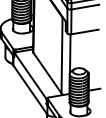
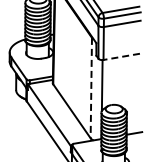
line: (84, 31) -> (121, 56), solid -> dashed
line: (62, 55) -> (91, 88), solid -> dashed

